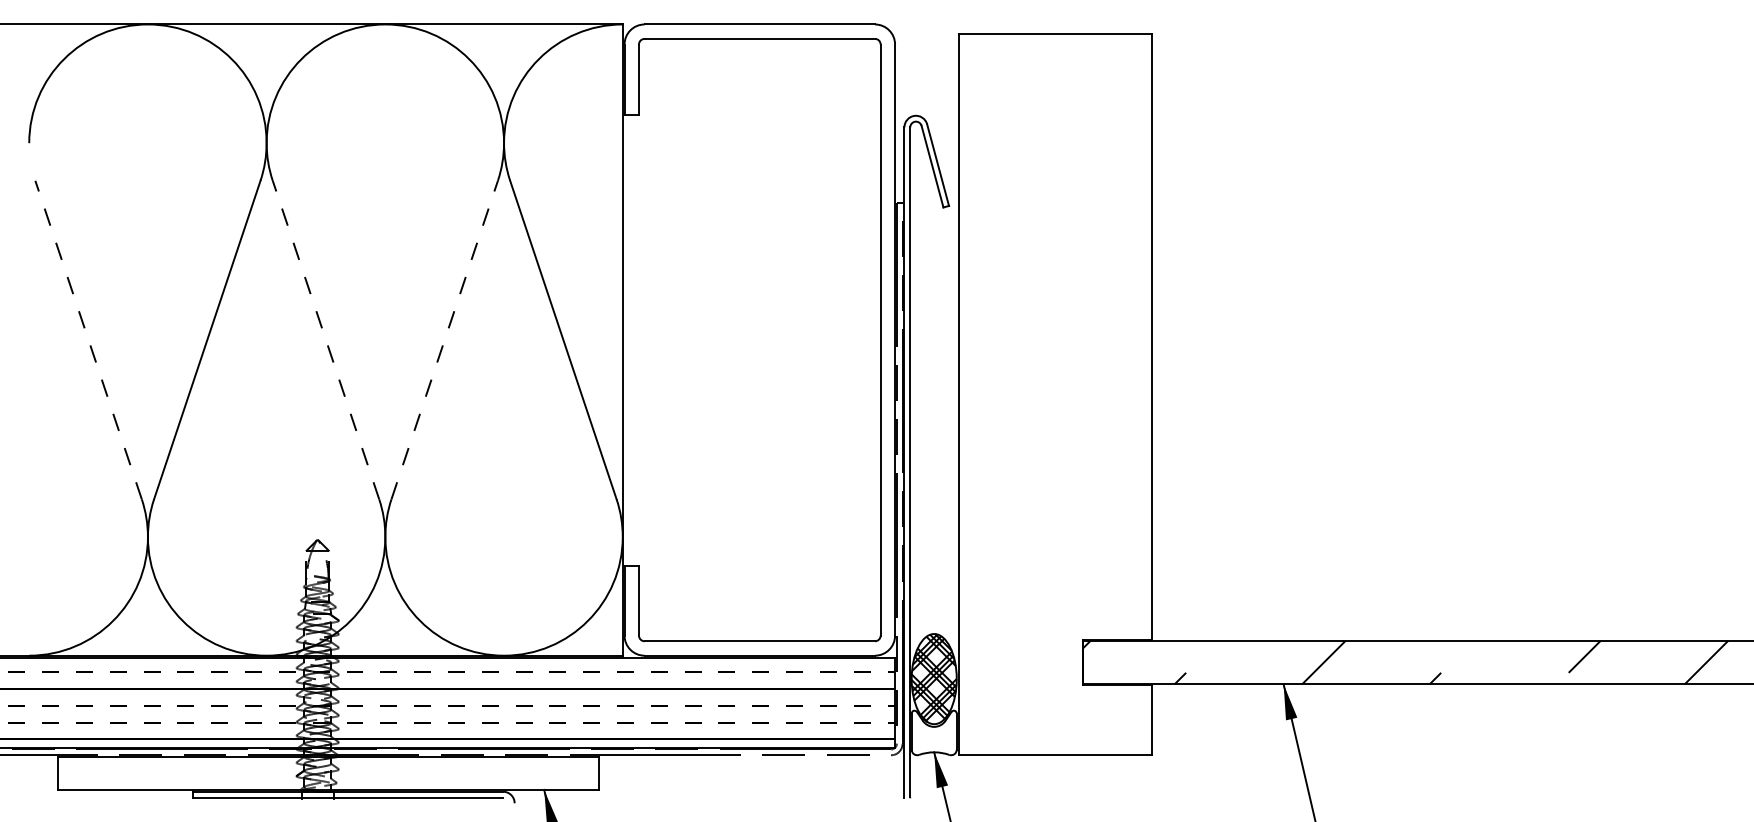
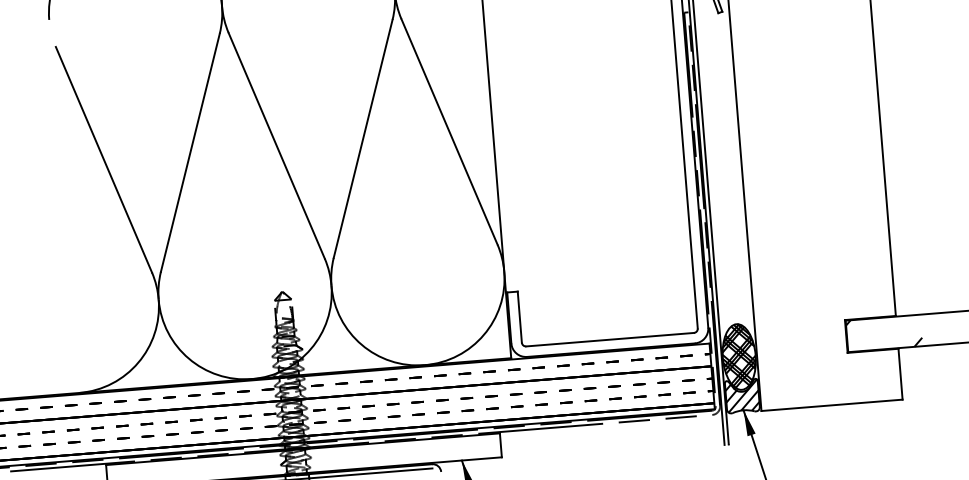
line: (88, 340) -> (103, 160), dashed -> solid
line: (326, 340) -> (277, 146), dashed -> solid
line: (444, 340) -> (363, 139), dashed -> solid
hatch: (933, 732) -> (741, 395), added

